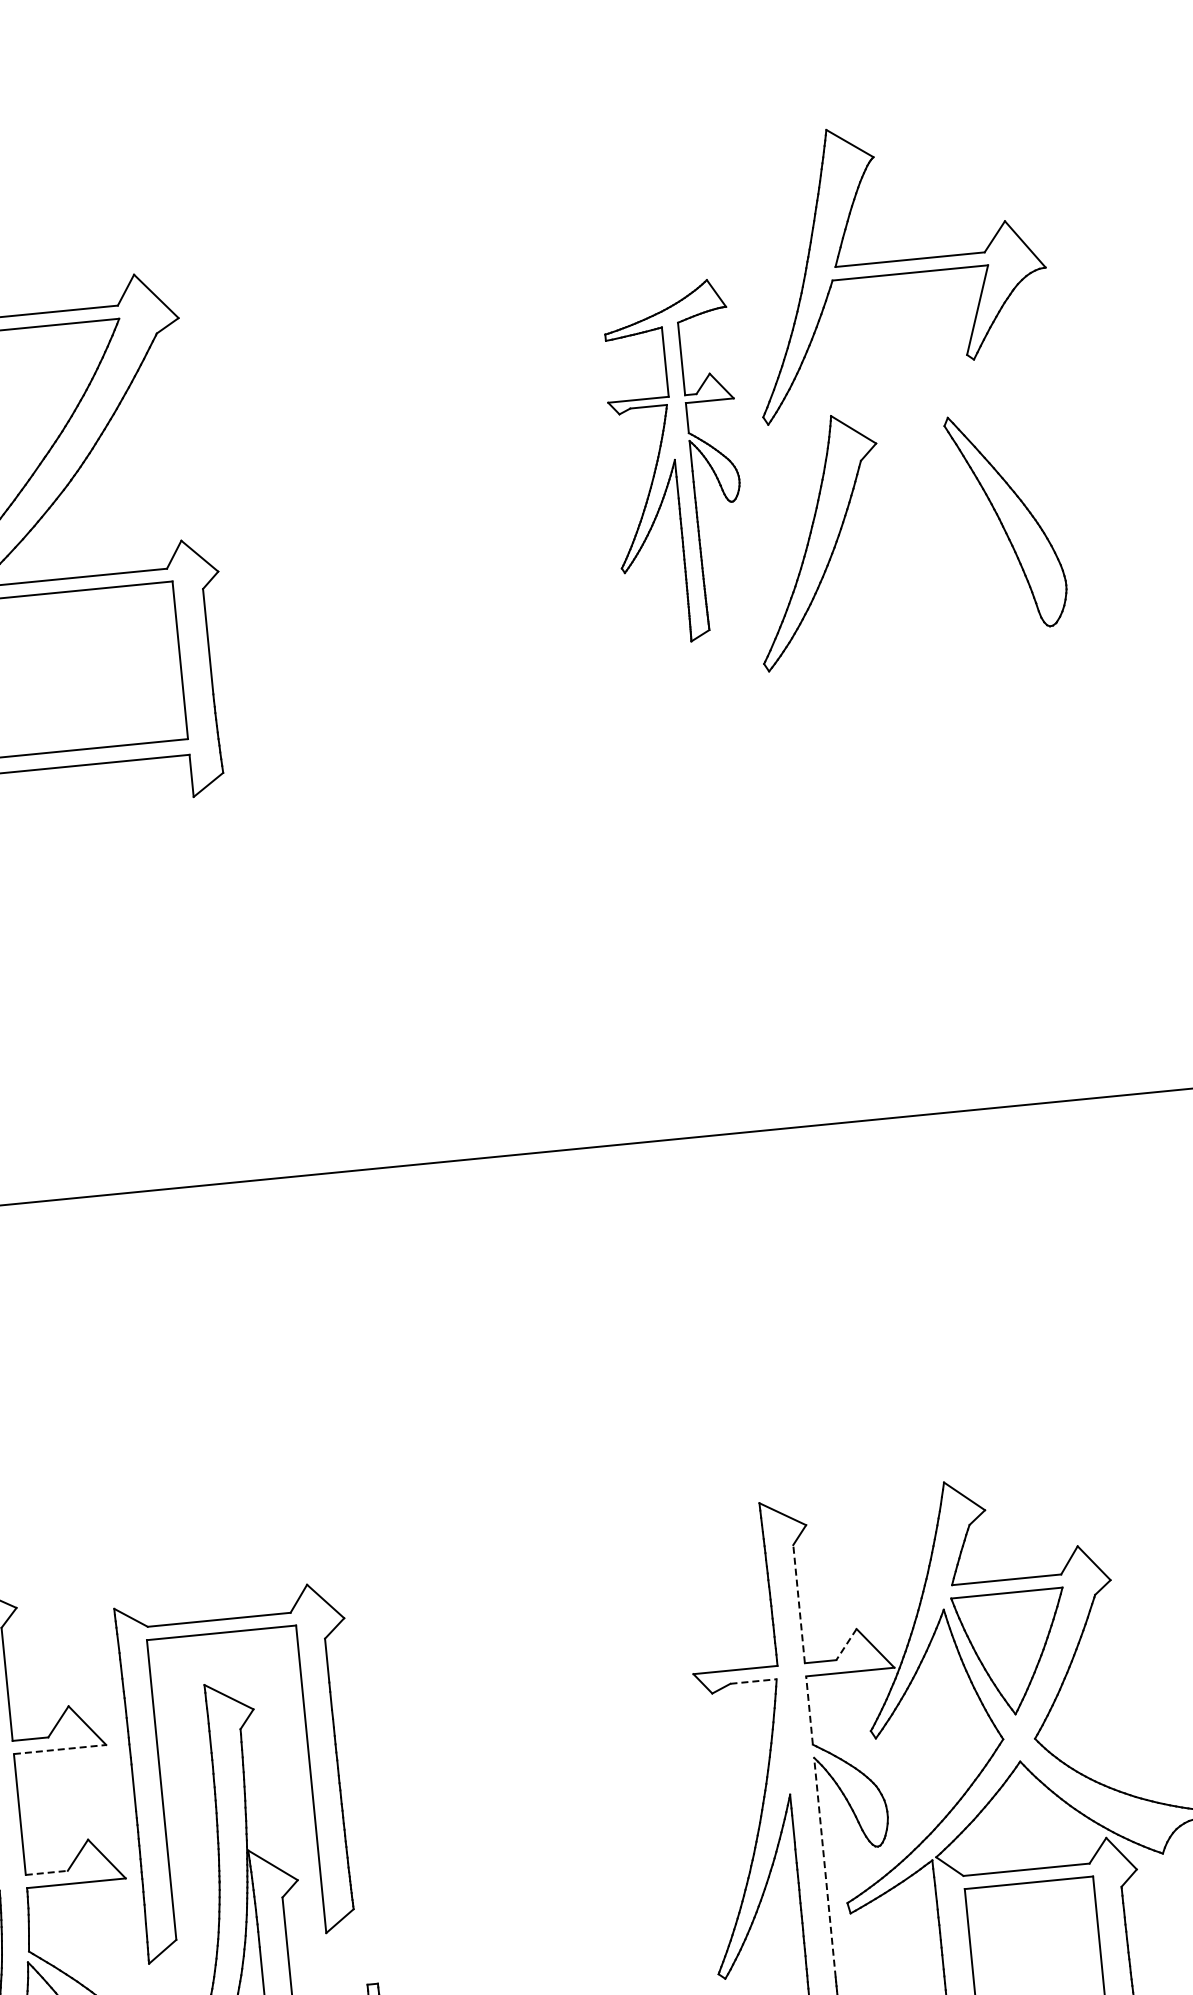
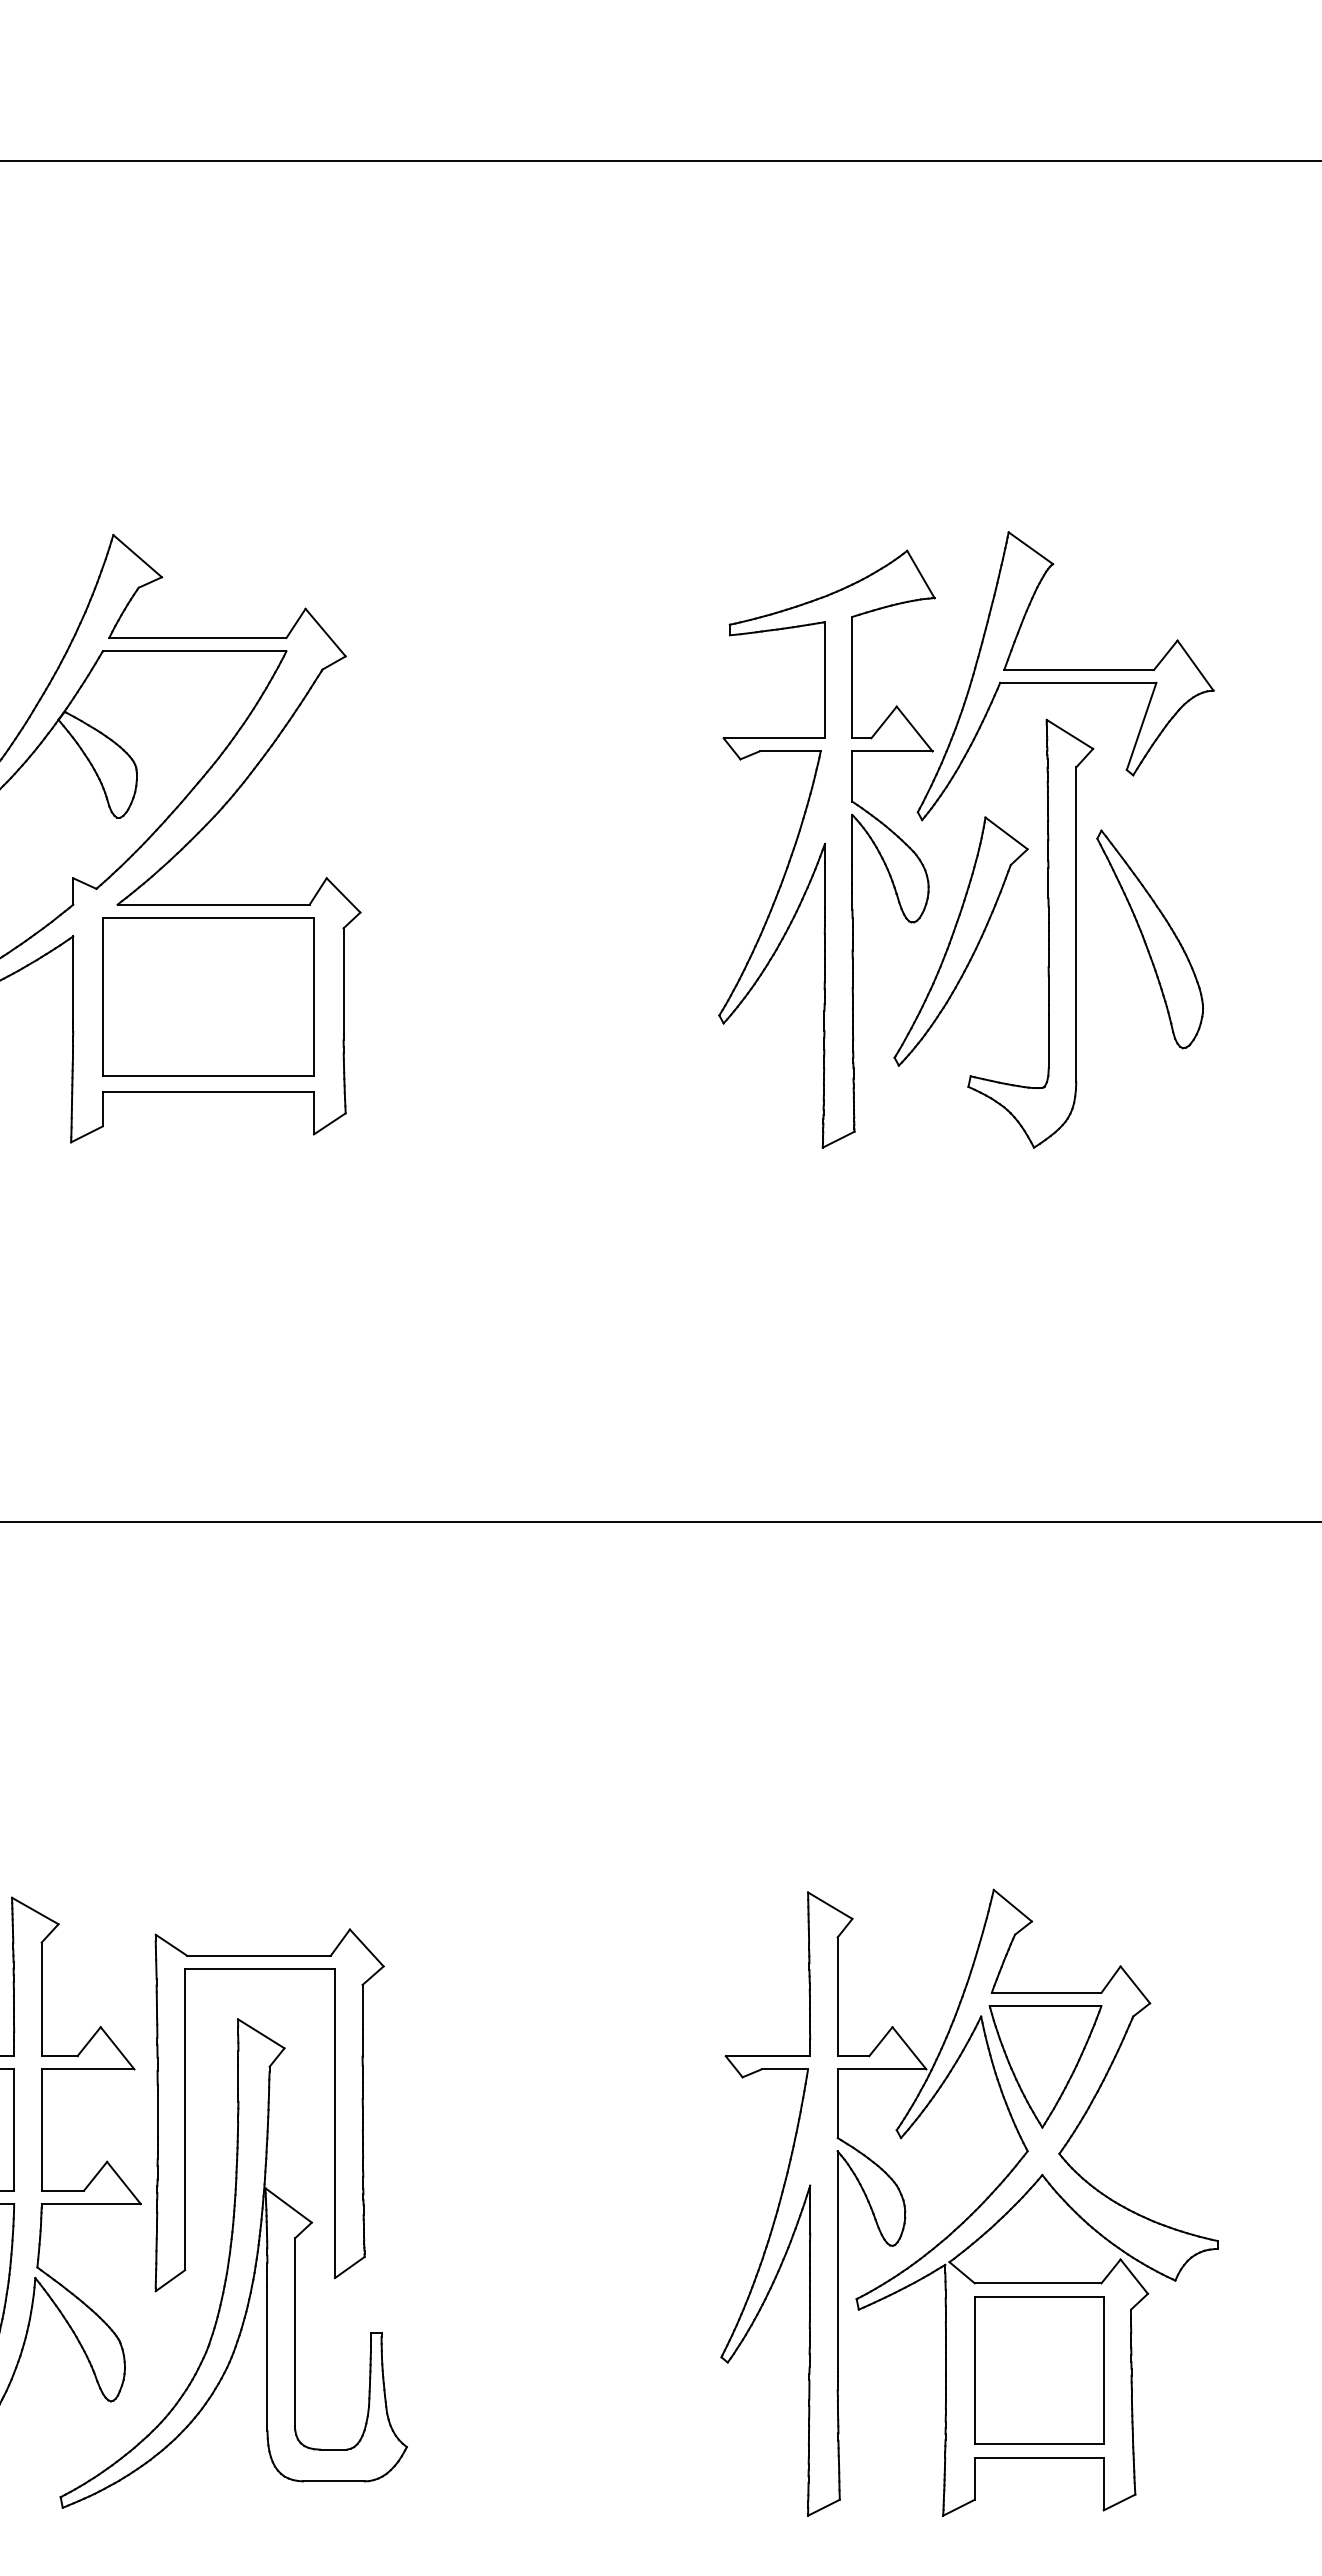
part: (675, 462) -> (826, 848), size x1.67
part: (905, 525) -> (1048, 933), added
line: (798, 1603) -> (837, 1996), dashed -> solid
line: (846, 1644) -> (880, 2041), dashed -> solid
line: (754, 1681) -> (785, 2069), dashed -> solid
line: (809, 1710) -> (837, 2103), dashed -> solid
line: (60, 1749) -> (88, 2069), dashed -> solid
line: (824, 1867) -> (837, 2261), dashed -> solid
line: (47, 1872) -> (63, 2190), dashed -> solid

